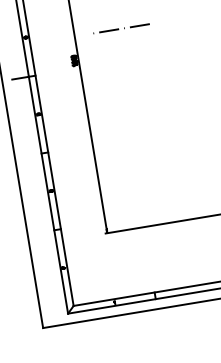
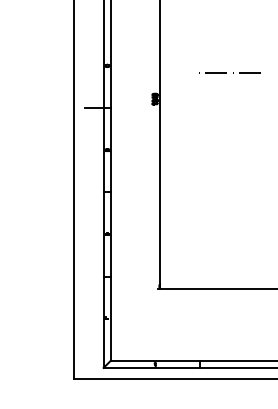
line: (118, 28) -> (226, 72), moved

